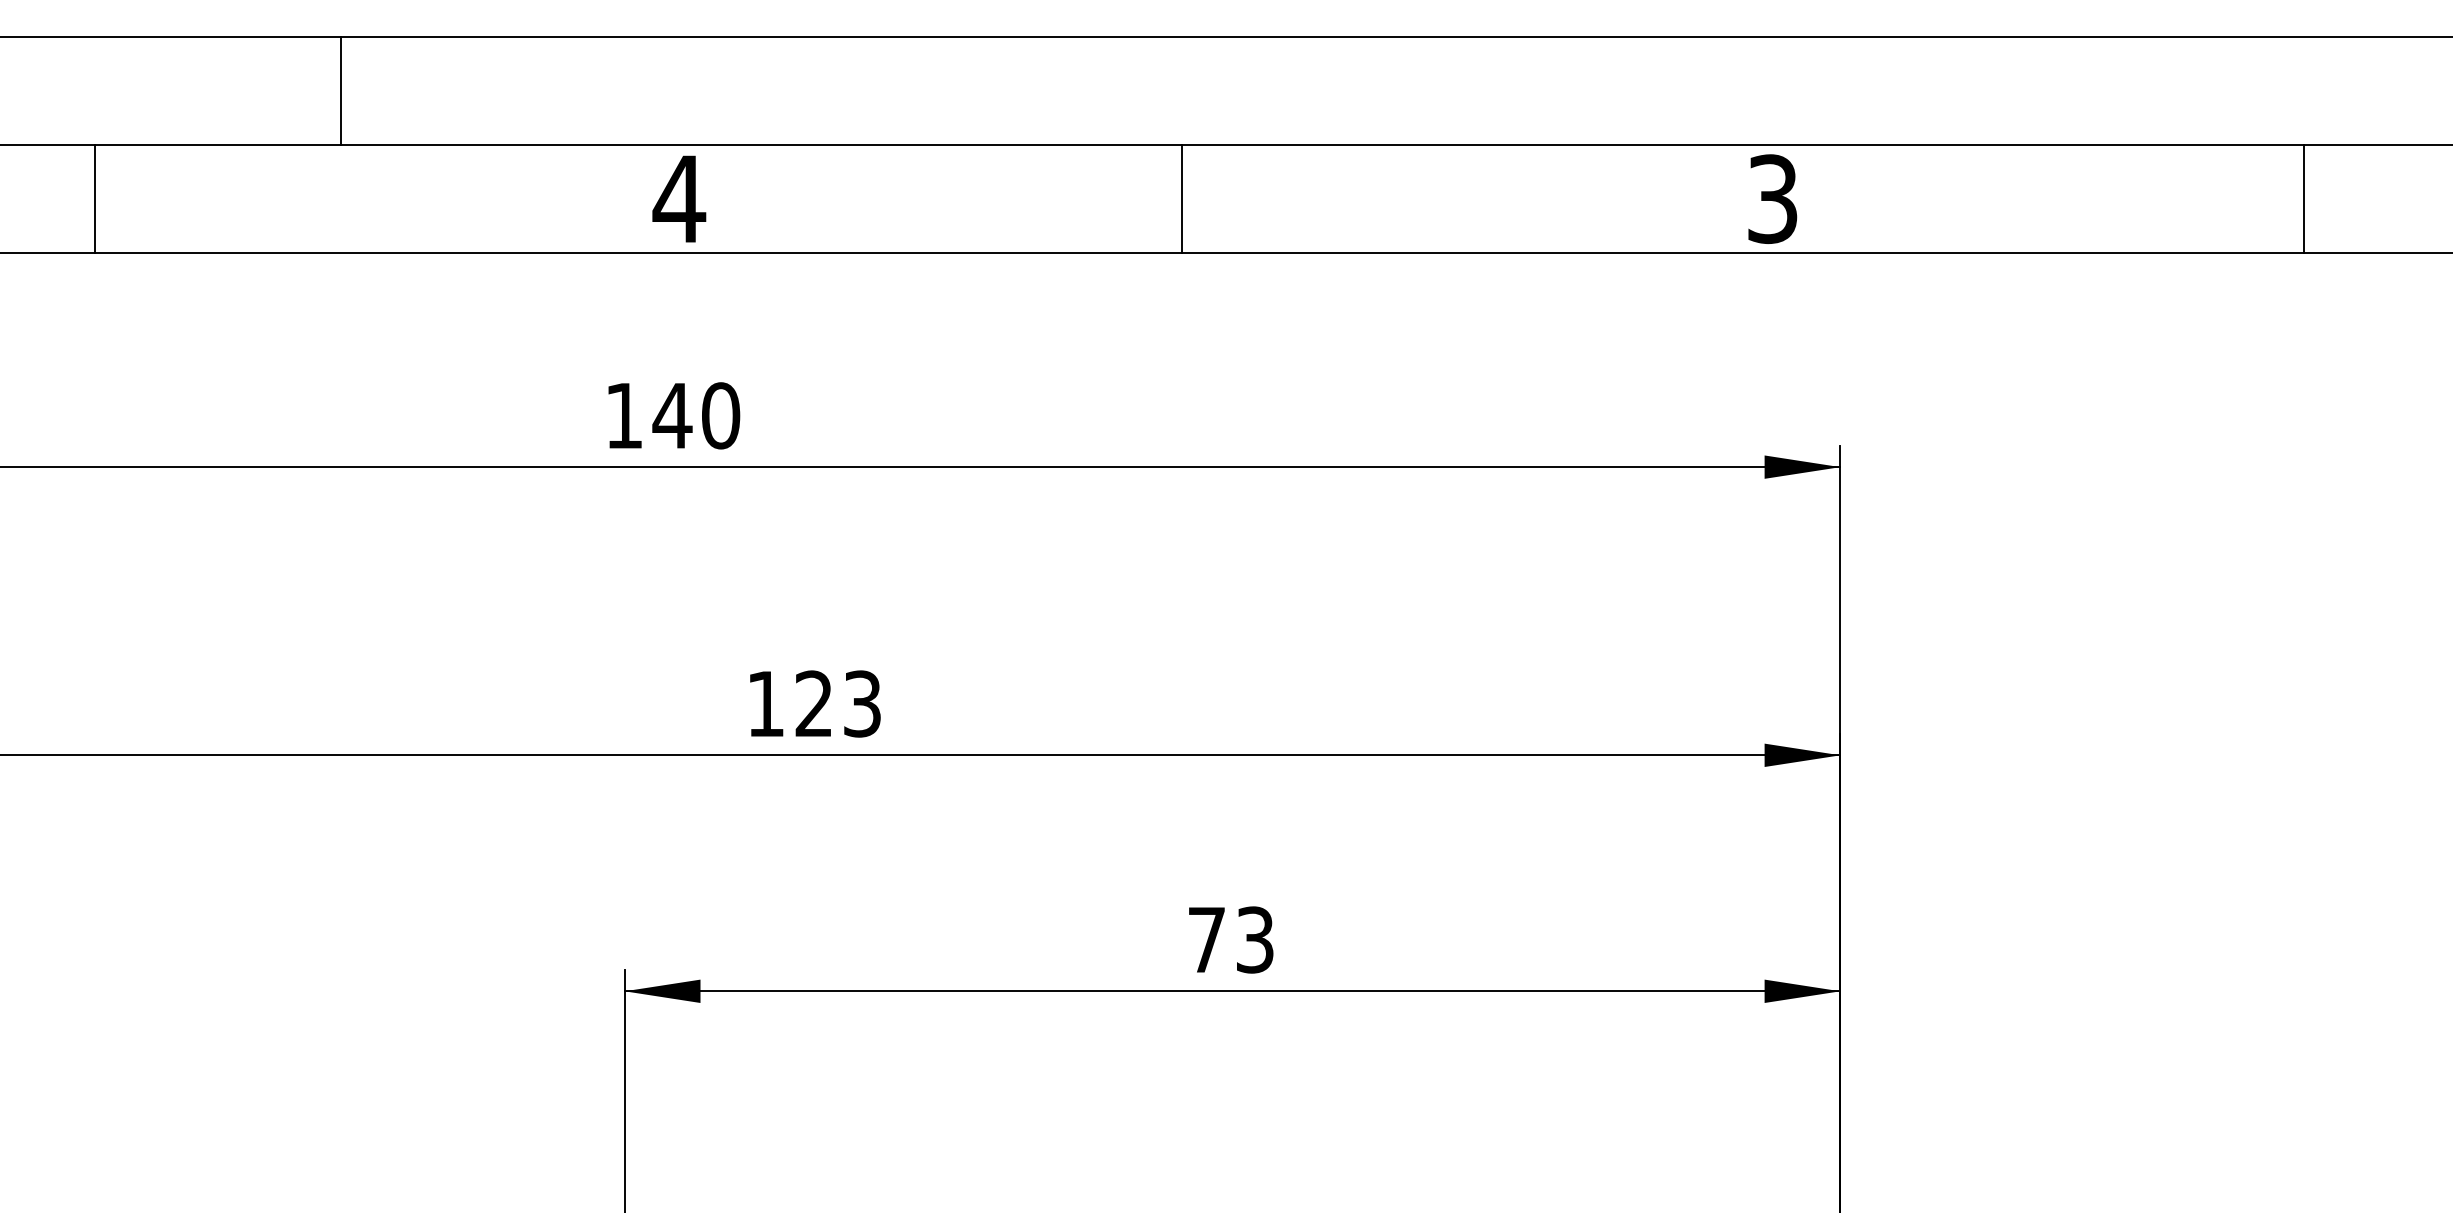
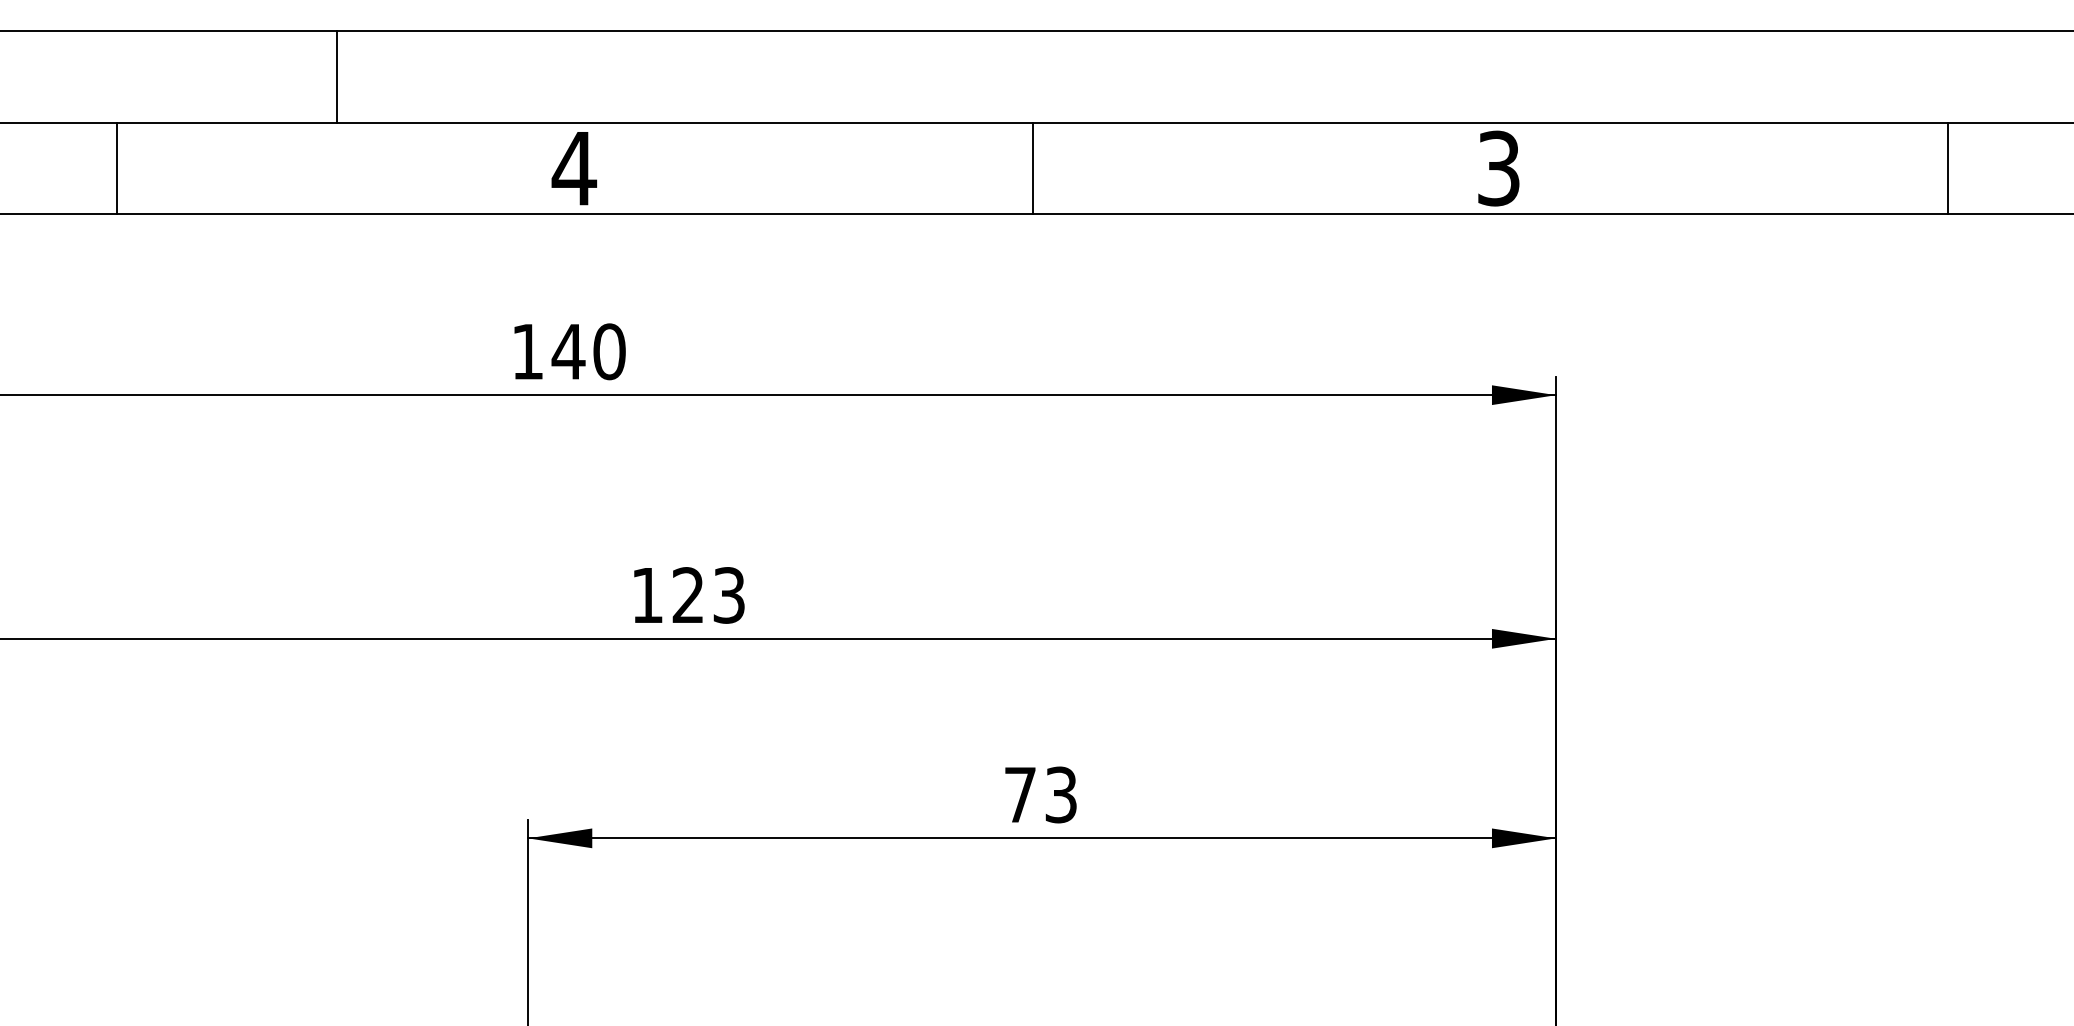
line: (341, 90) -> (336, 76), moved
line: (94, 198) -> (117, 168), moved
line: (1182, 198) -> (1032, 168), moved

